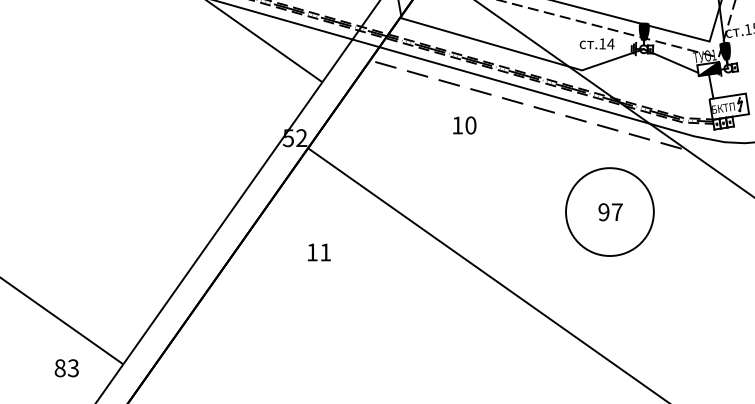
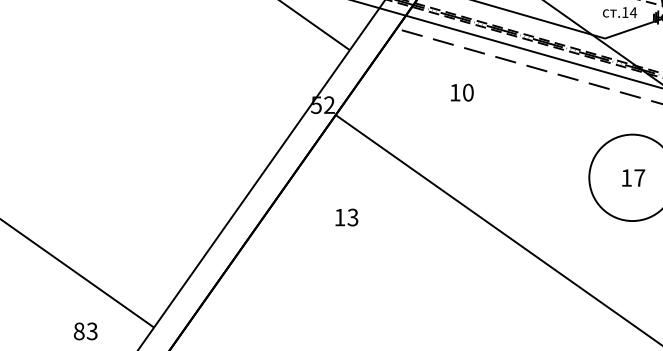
text: (464, 125) -> (461, 92), moved
text: (603, 212) -> (626, 178), 97 -> 17
text: (325, 252) -> (352, 217), 11 -> 13
text: (66, 368) -> (85, 331), moved

